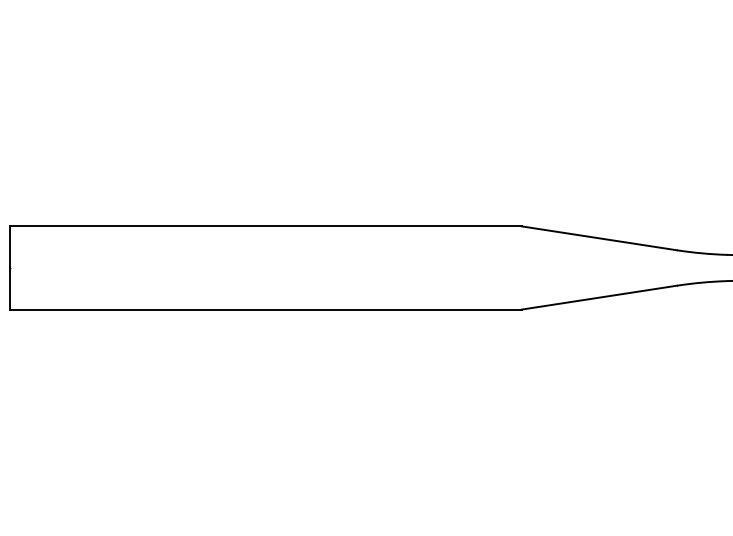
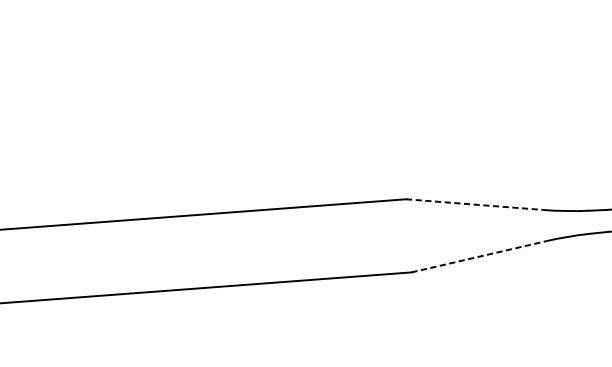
line: (599, 238) -> (475, 204), solid -> dashed
line: (599, 297) -> (479, 256), solid -> dashed

